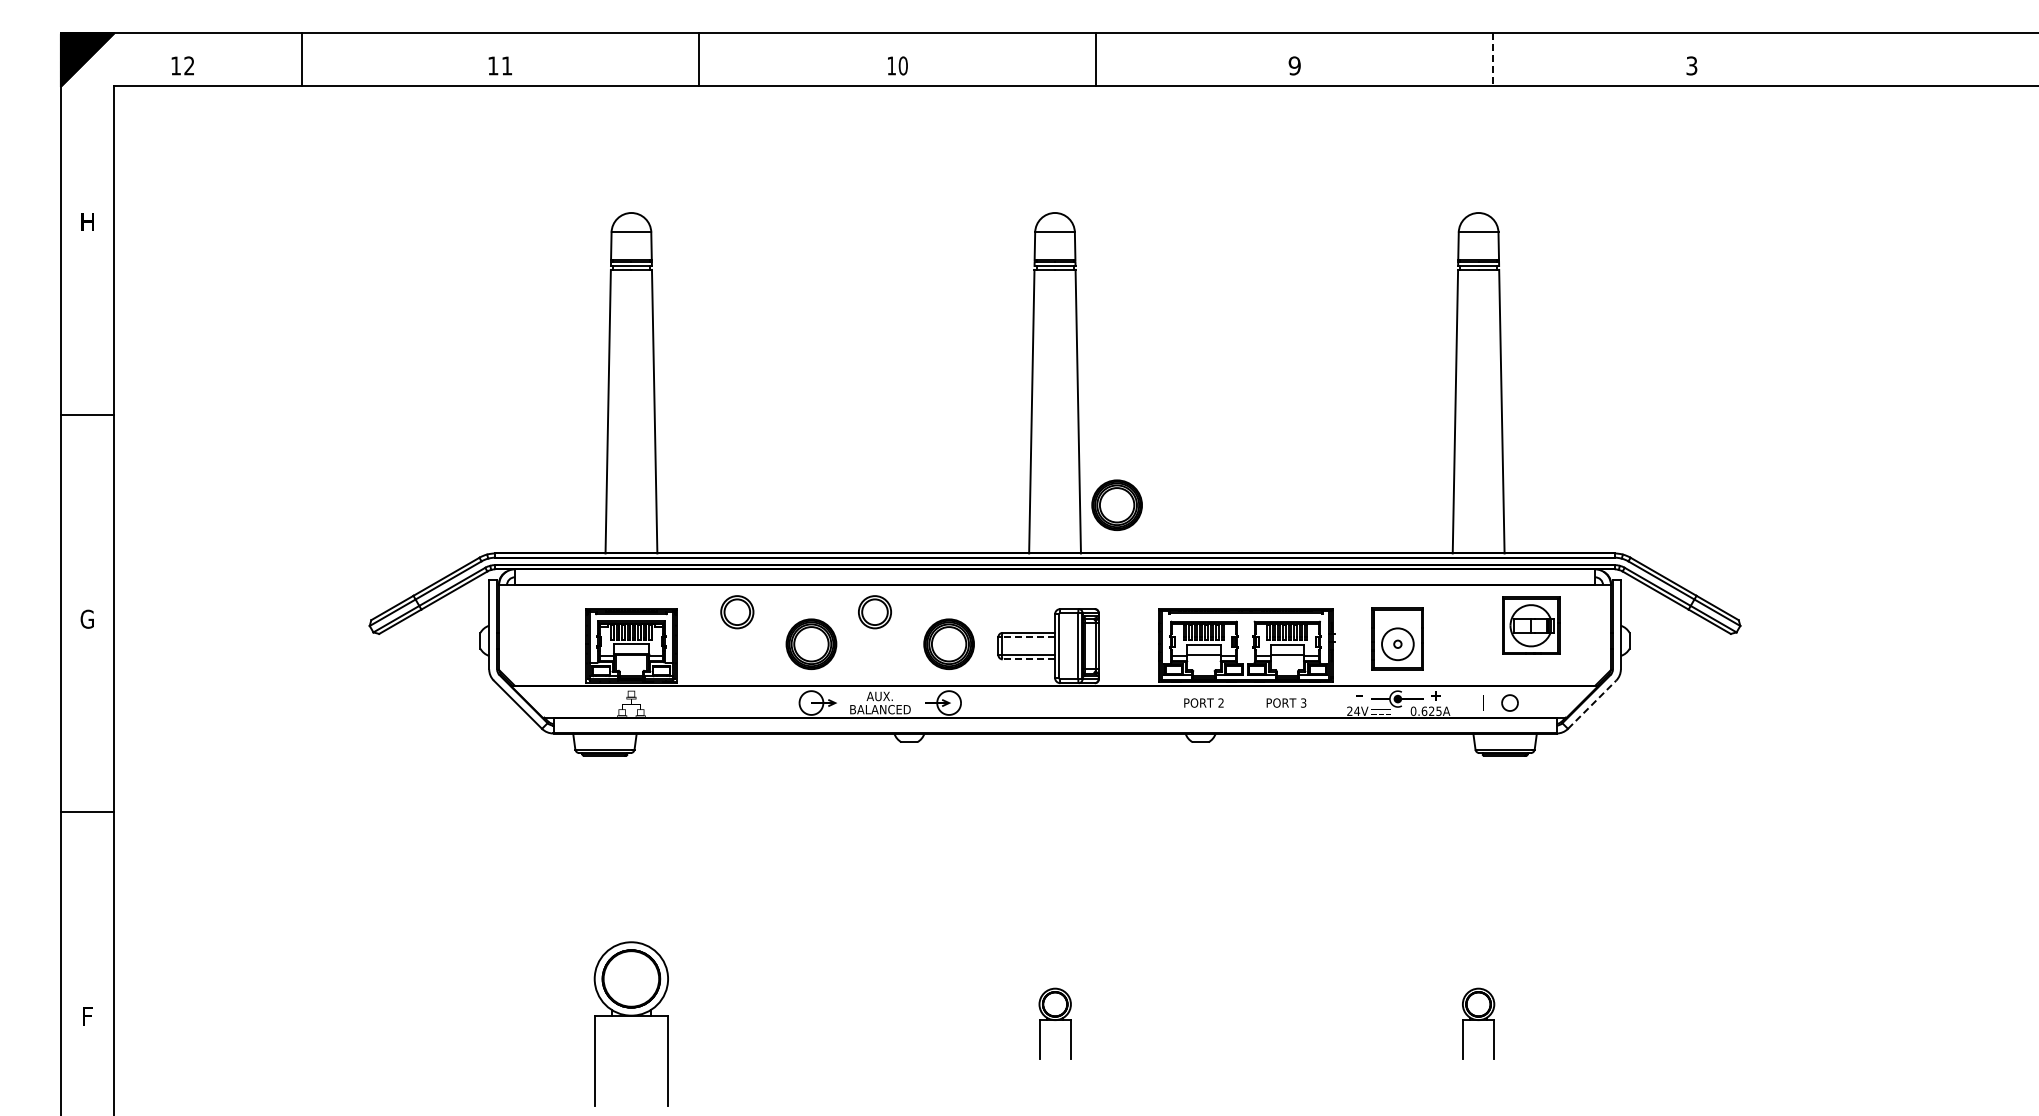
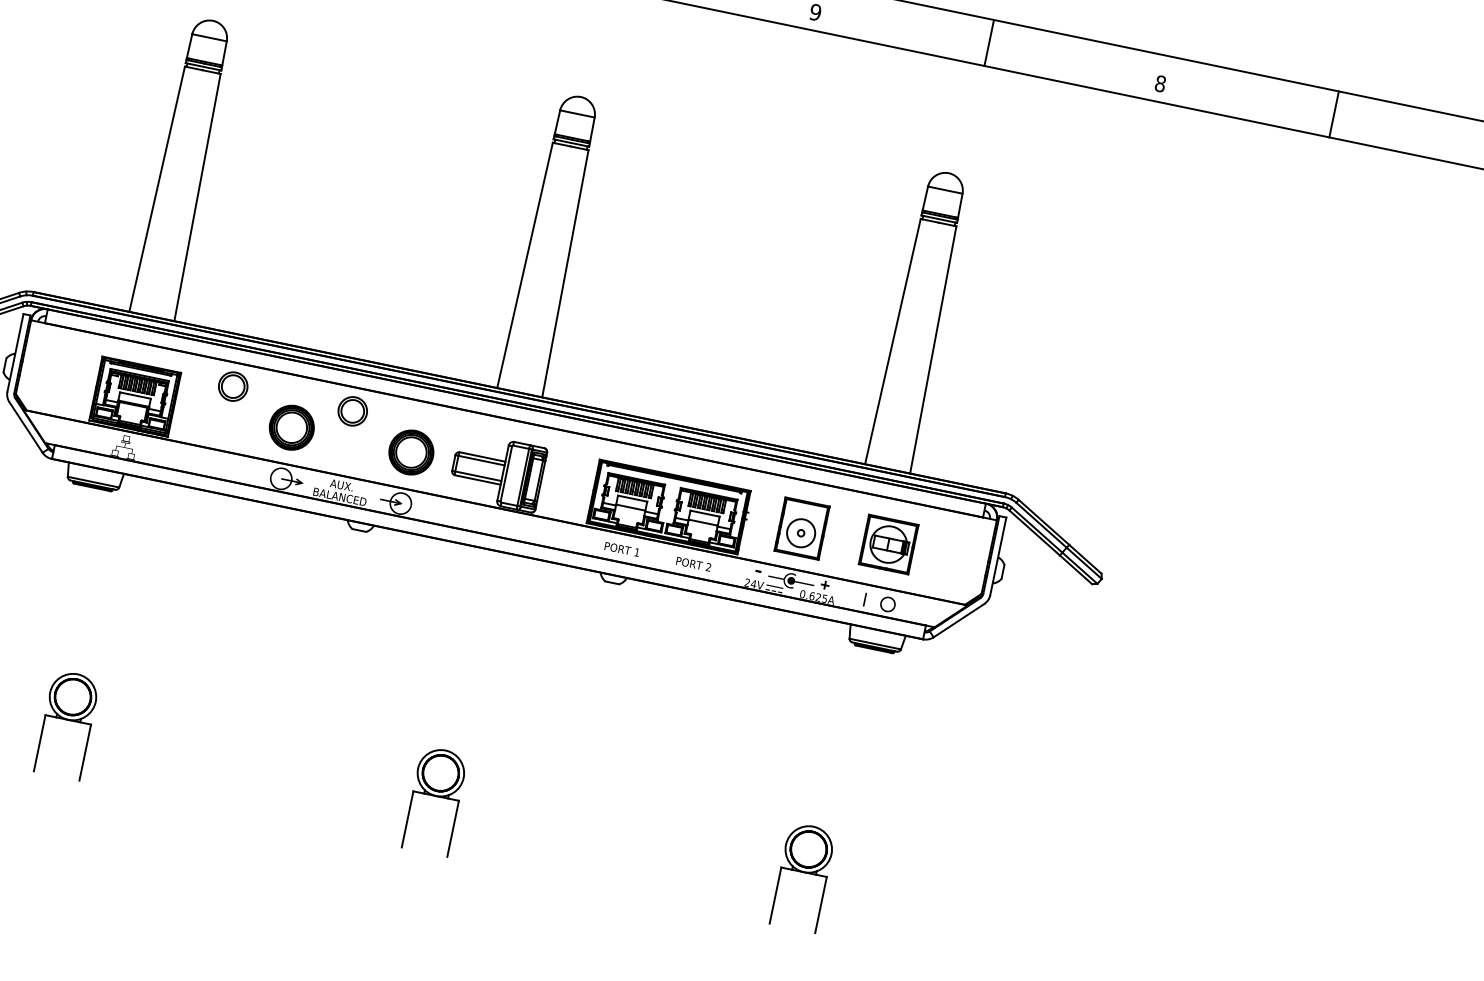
line: (1890, 59) -> (1334, 113), added
line: (1493, 60) -> (989, 43), dashed -> solid
text: (1691, 65) -> (1160, 83), 3 -> 8
part: (1116, 504) -> (581, 361), removed
part: (1531, 625) -> (889, 544), moved
line: (1028, 637) -> (481, 460), dashed -> solid
line: (1028, 659) -> (477, 480), dashed -> solid
text: (1220, 702) -> (636, 551), 2 -> 1
text: (1303, 703) -> (708, 567), 3 -> 2
line: (1592, 704) -> (959, 620), dashed -> solid
part: (631, 1023) -> (67, 724), size x0.71
part: (1055, 1023) -> (435, 801), size x1.67
part: (1478, 1023) -> (802, 877), size x1.67

